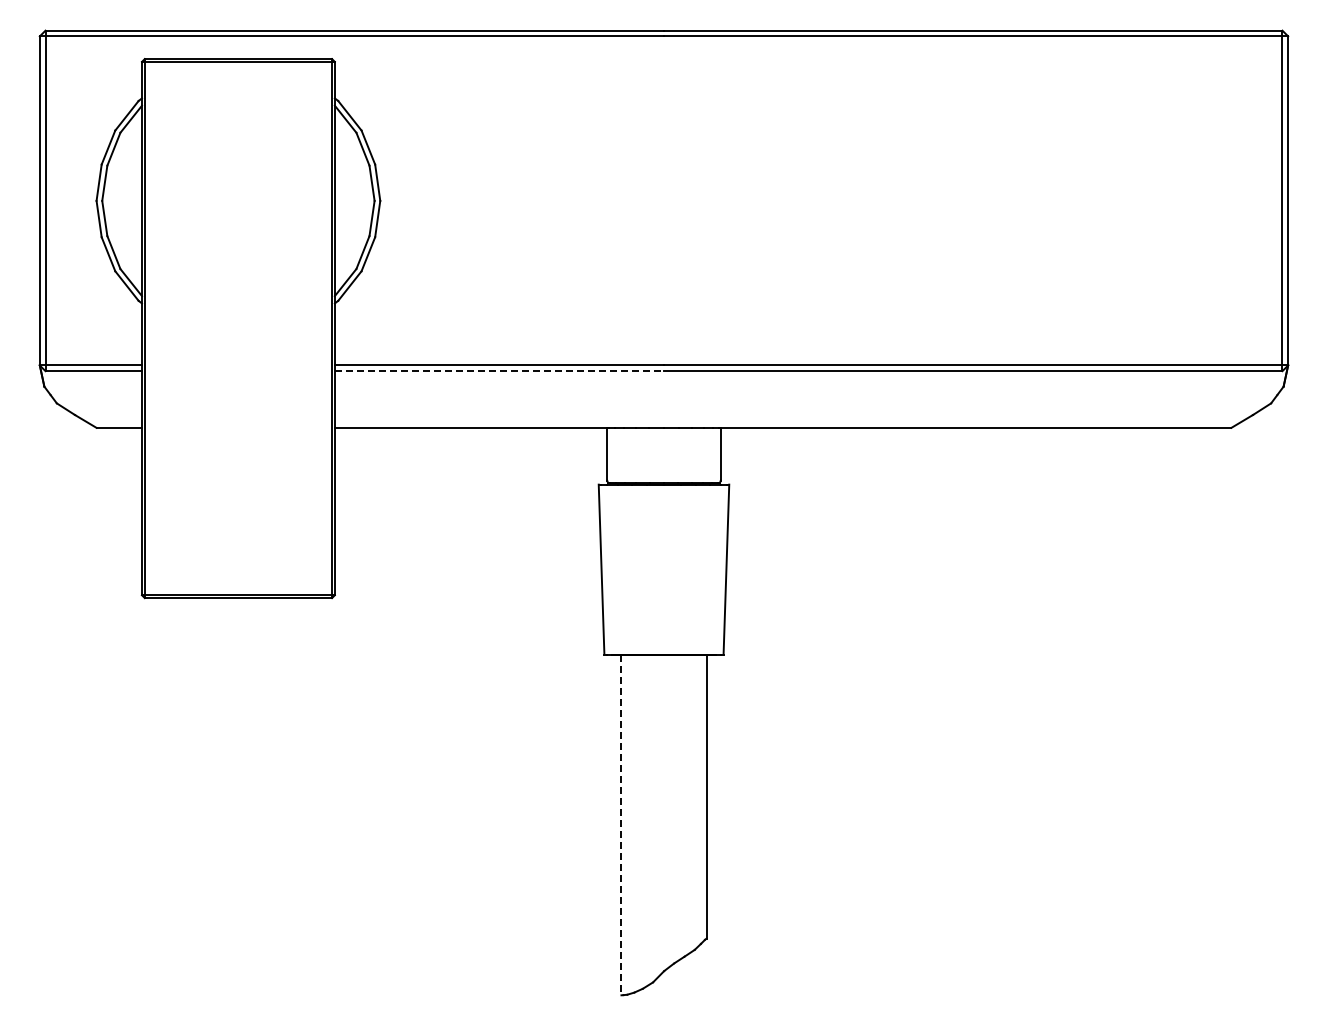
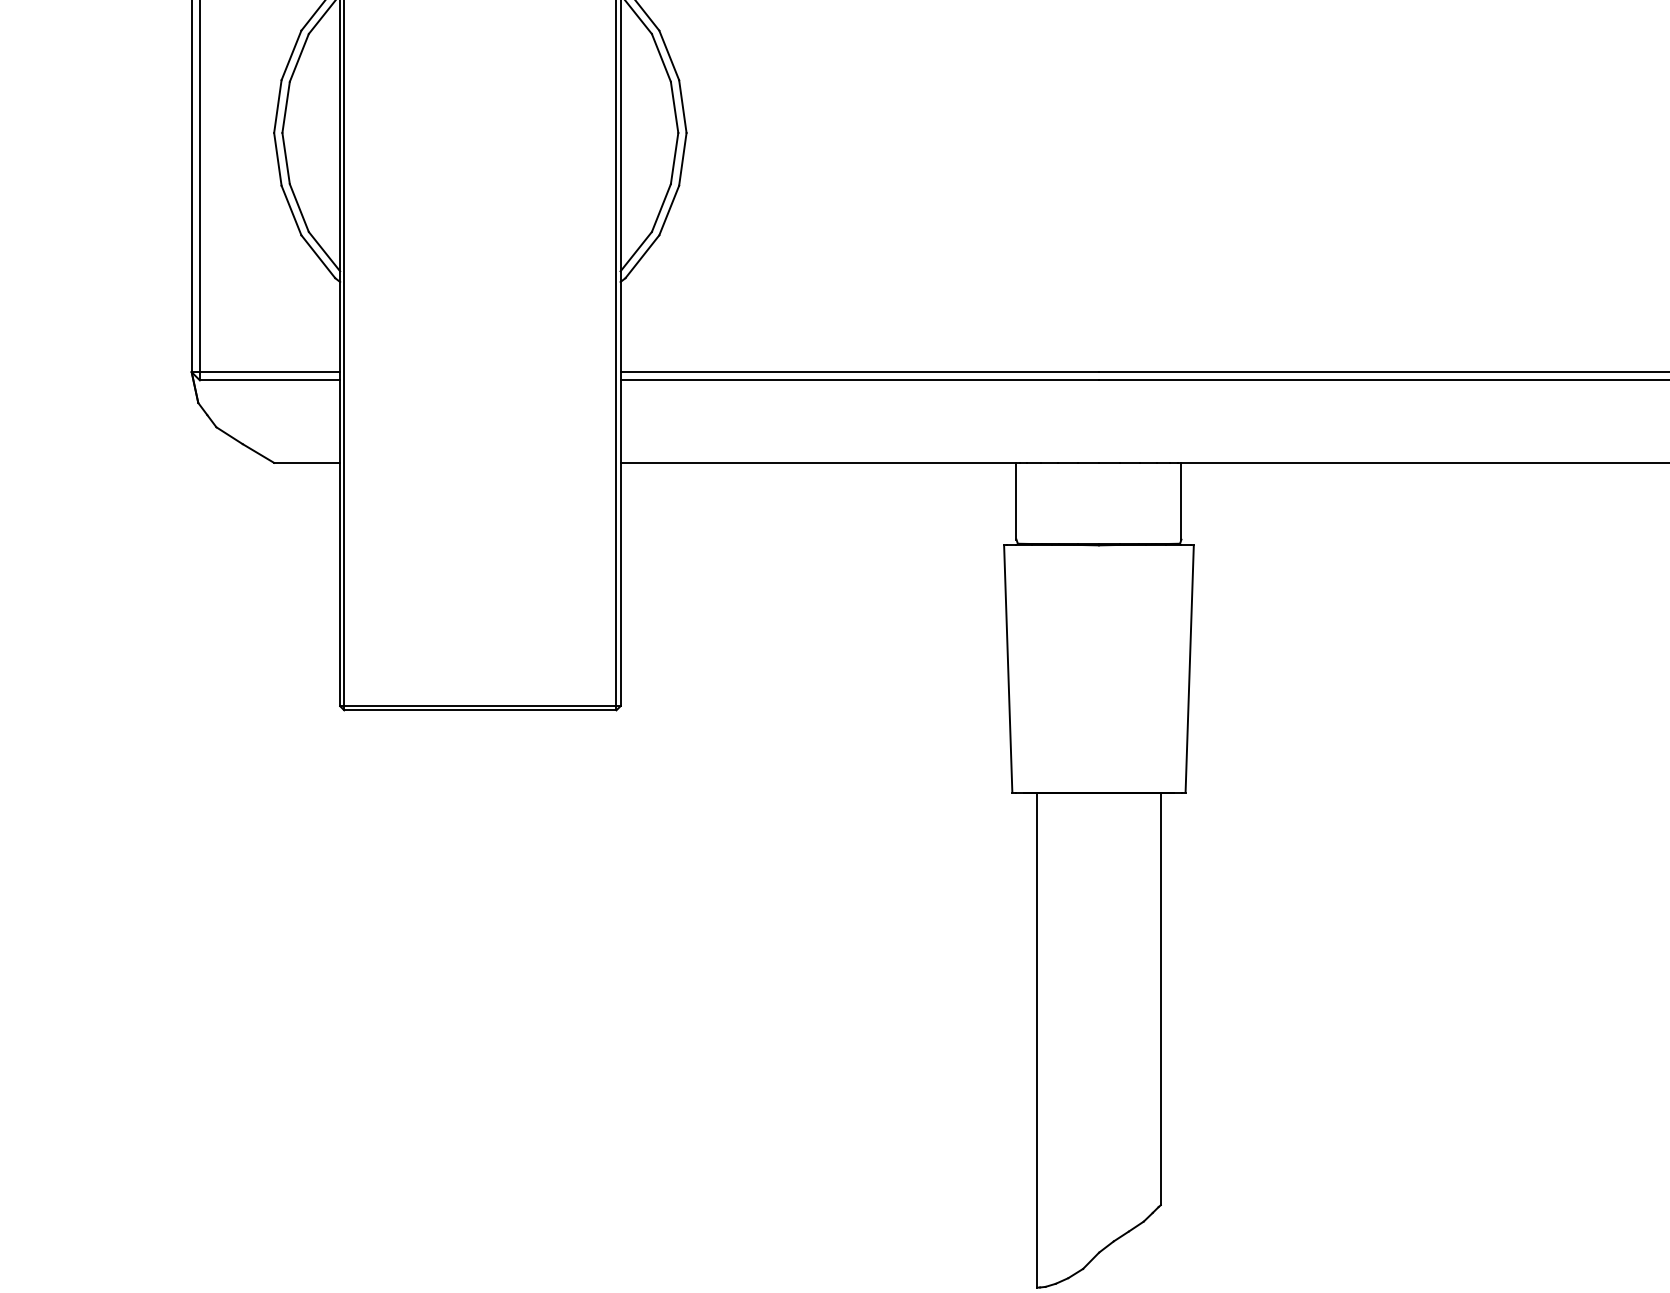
line: (499, 371) -> (859, 380), dashed -> solid
line: (621, 825) -> (1037, 1040), dashed -> solid

